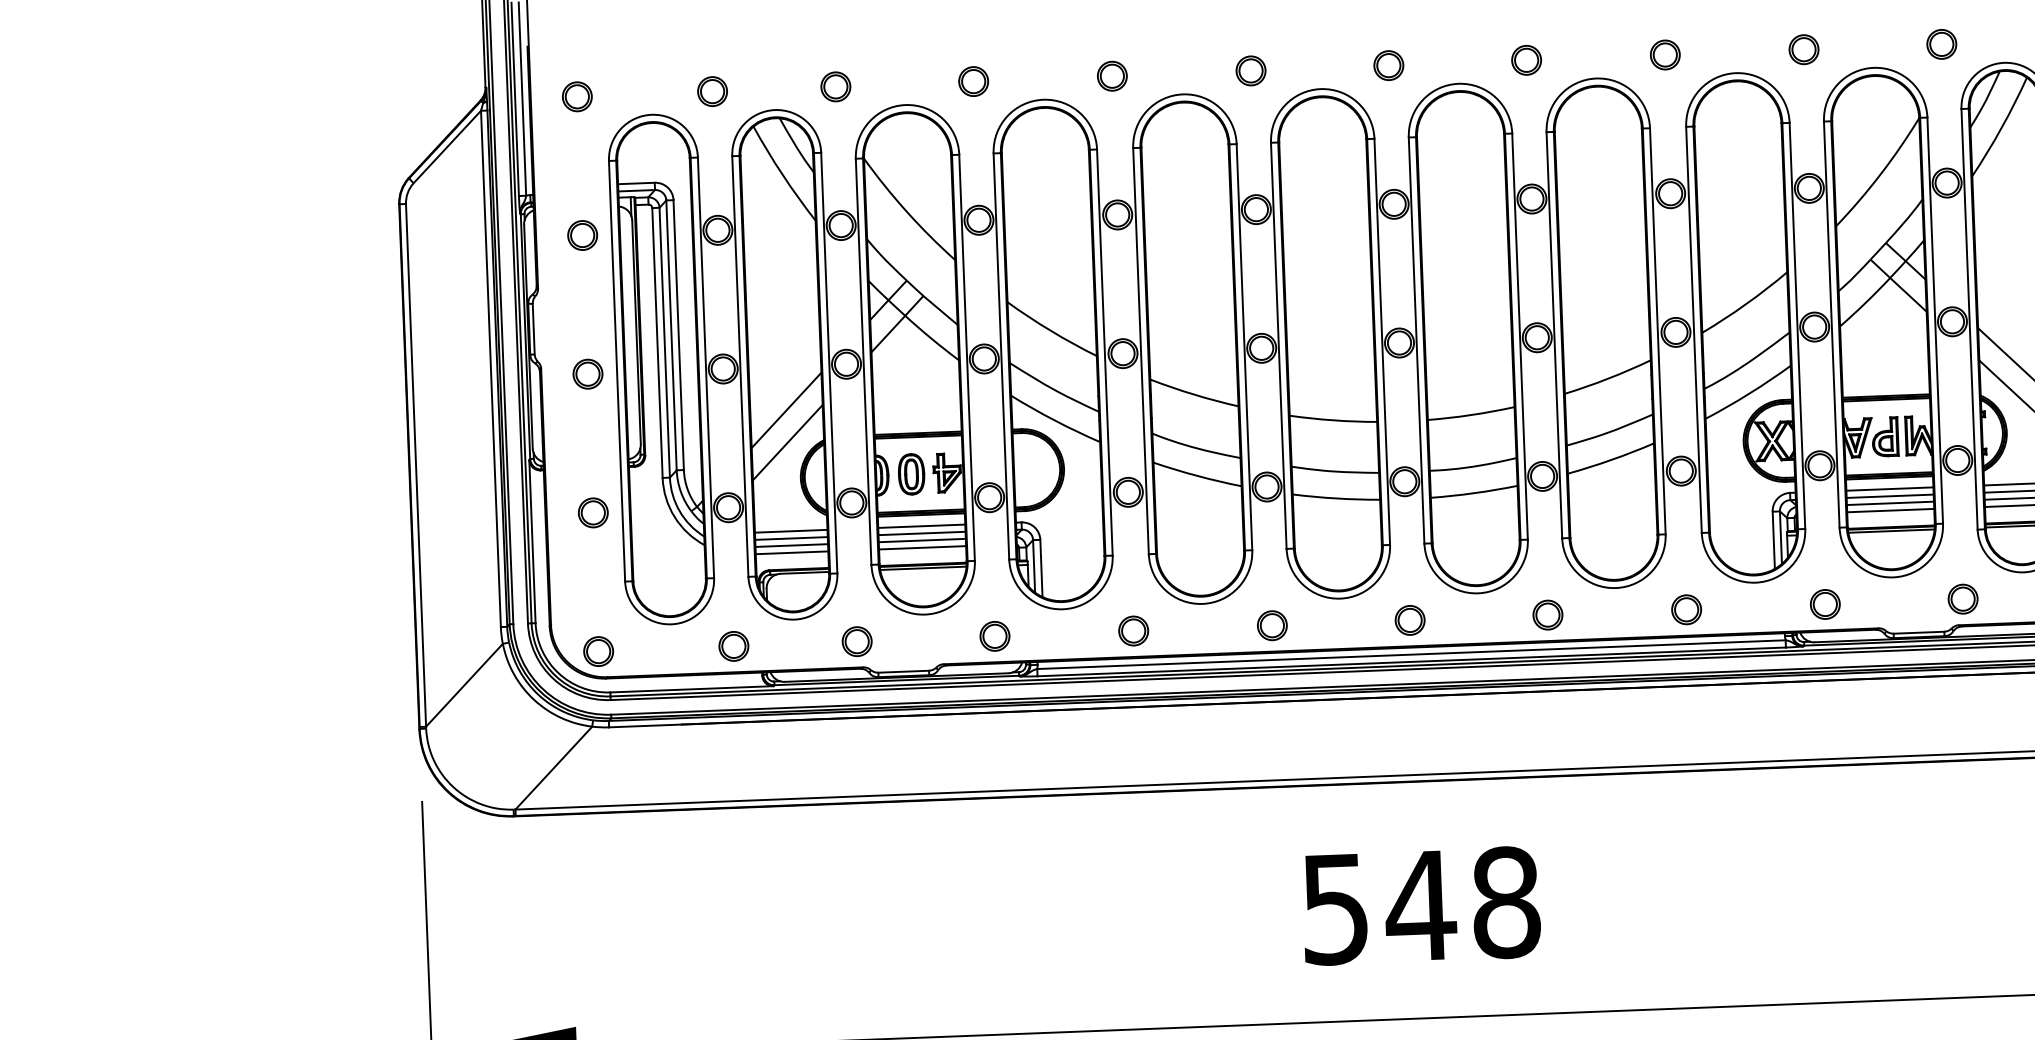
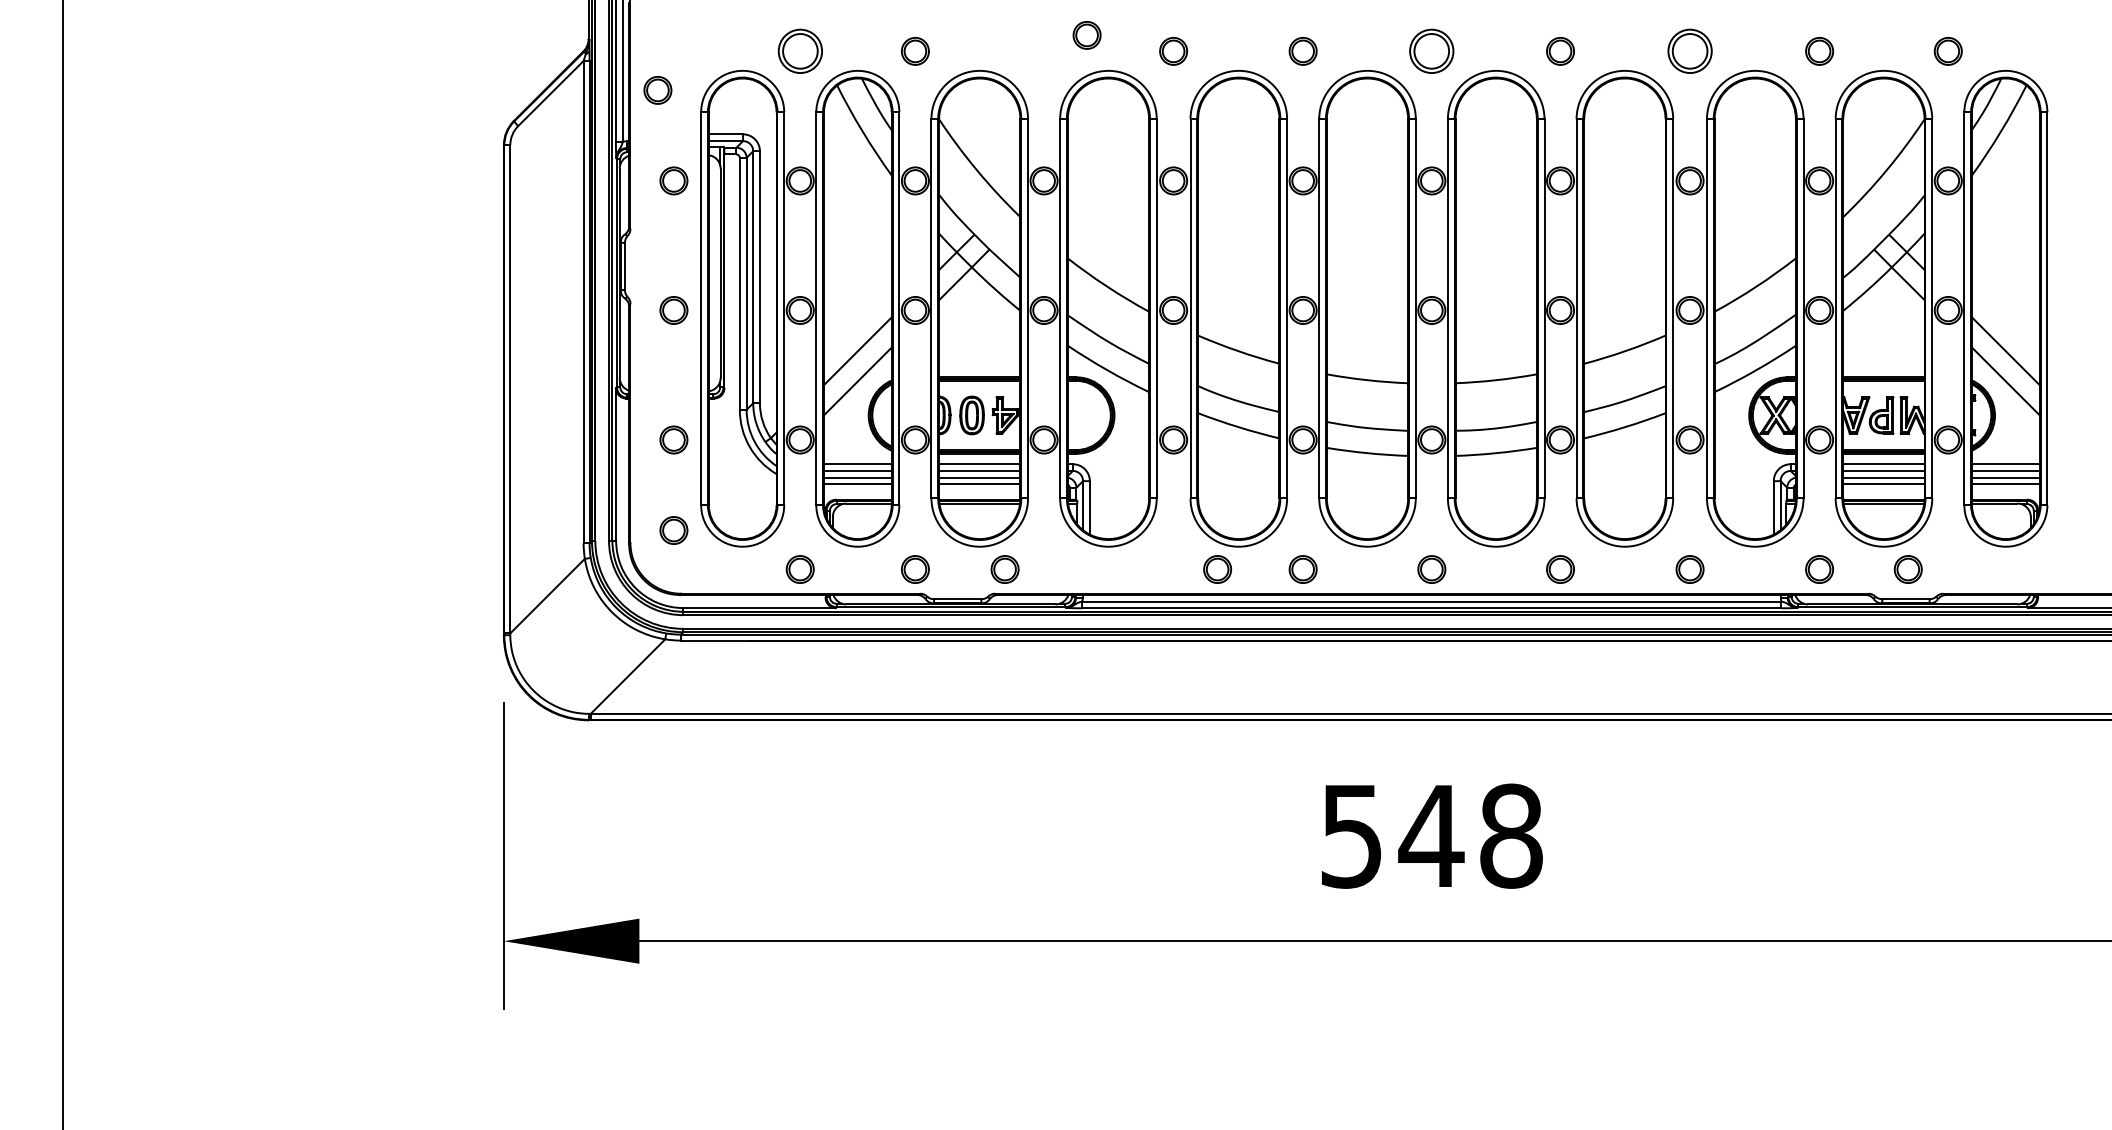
part: (1664, 55) -> (1689, 51), size x1.6
part: (1388, 65) -> (1431, 51), size x1.6
part: (973, 81) -> (1086, 35), moved
part: (711, 91) -> (799, 51), size x1.6
part: (576, 96) -> (657, 90), moved
part: (1962, 599) -> (1907, 569), moved
part: (1133, 630) -> (1217, 569), moved
part: (994, 636) -> (1004, 569), moved
part: (598, 651) -> (673, 530), moved

